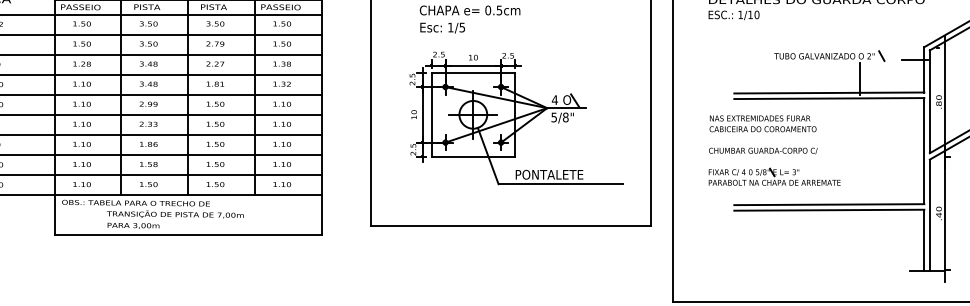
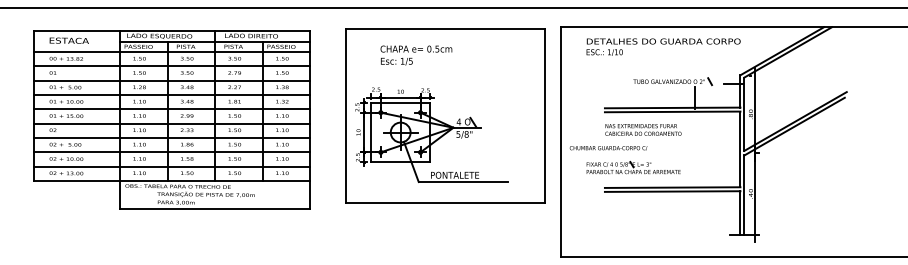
part: (516, 117) -> (431, 134), moved
text: (763, 123) -> (643, 129), moved
text: (763, 151) -> (608, 148), moved

